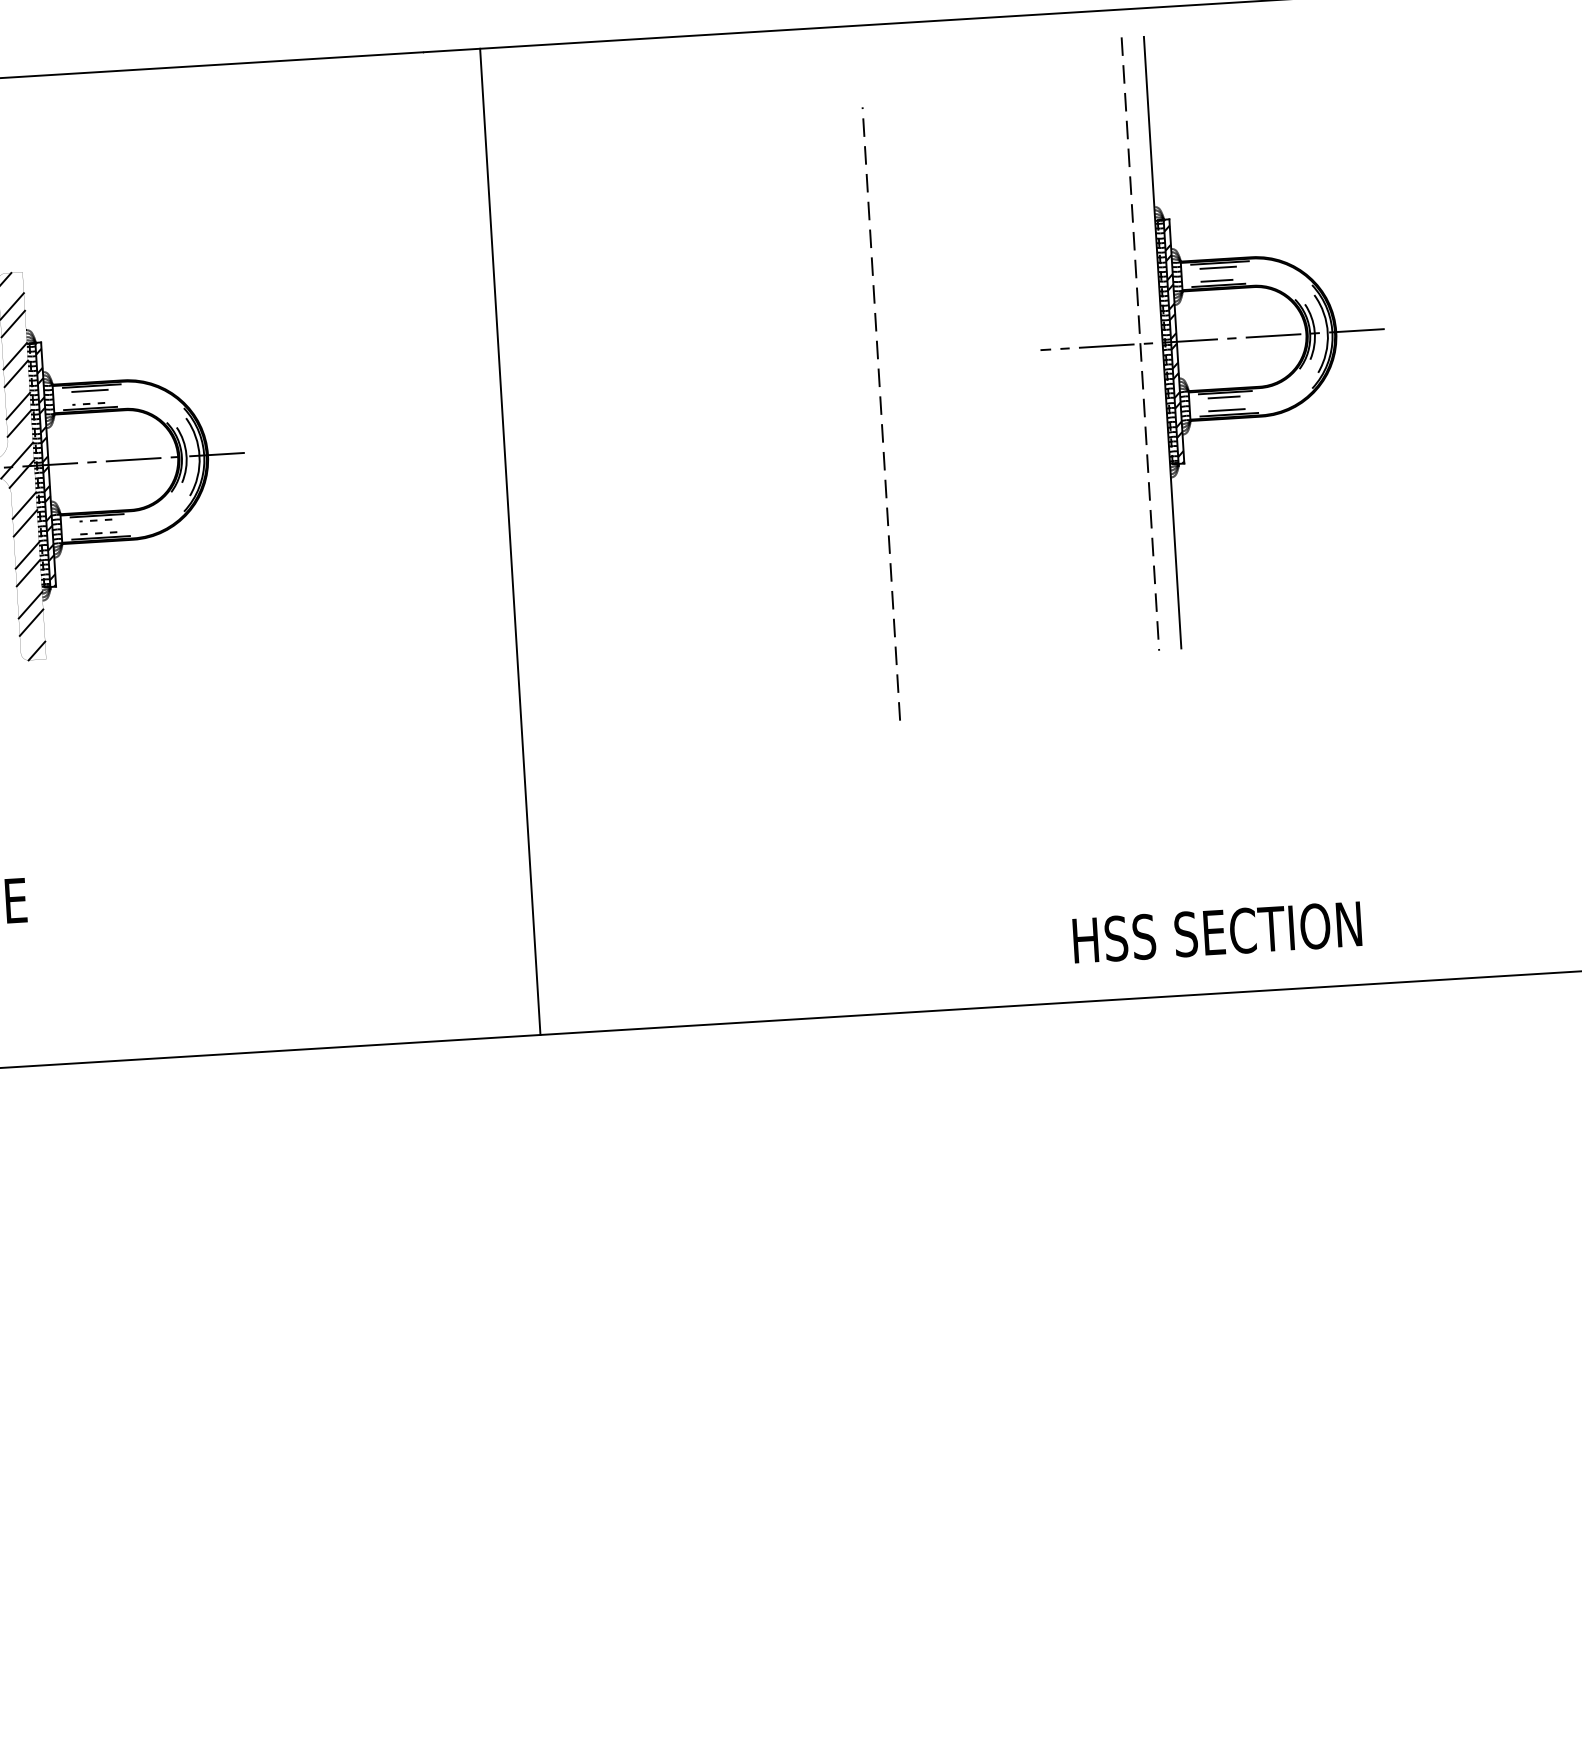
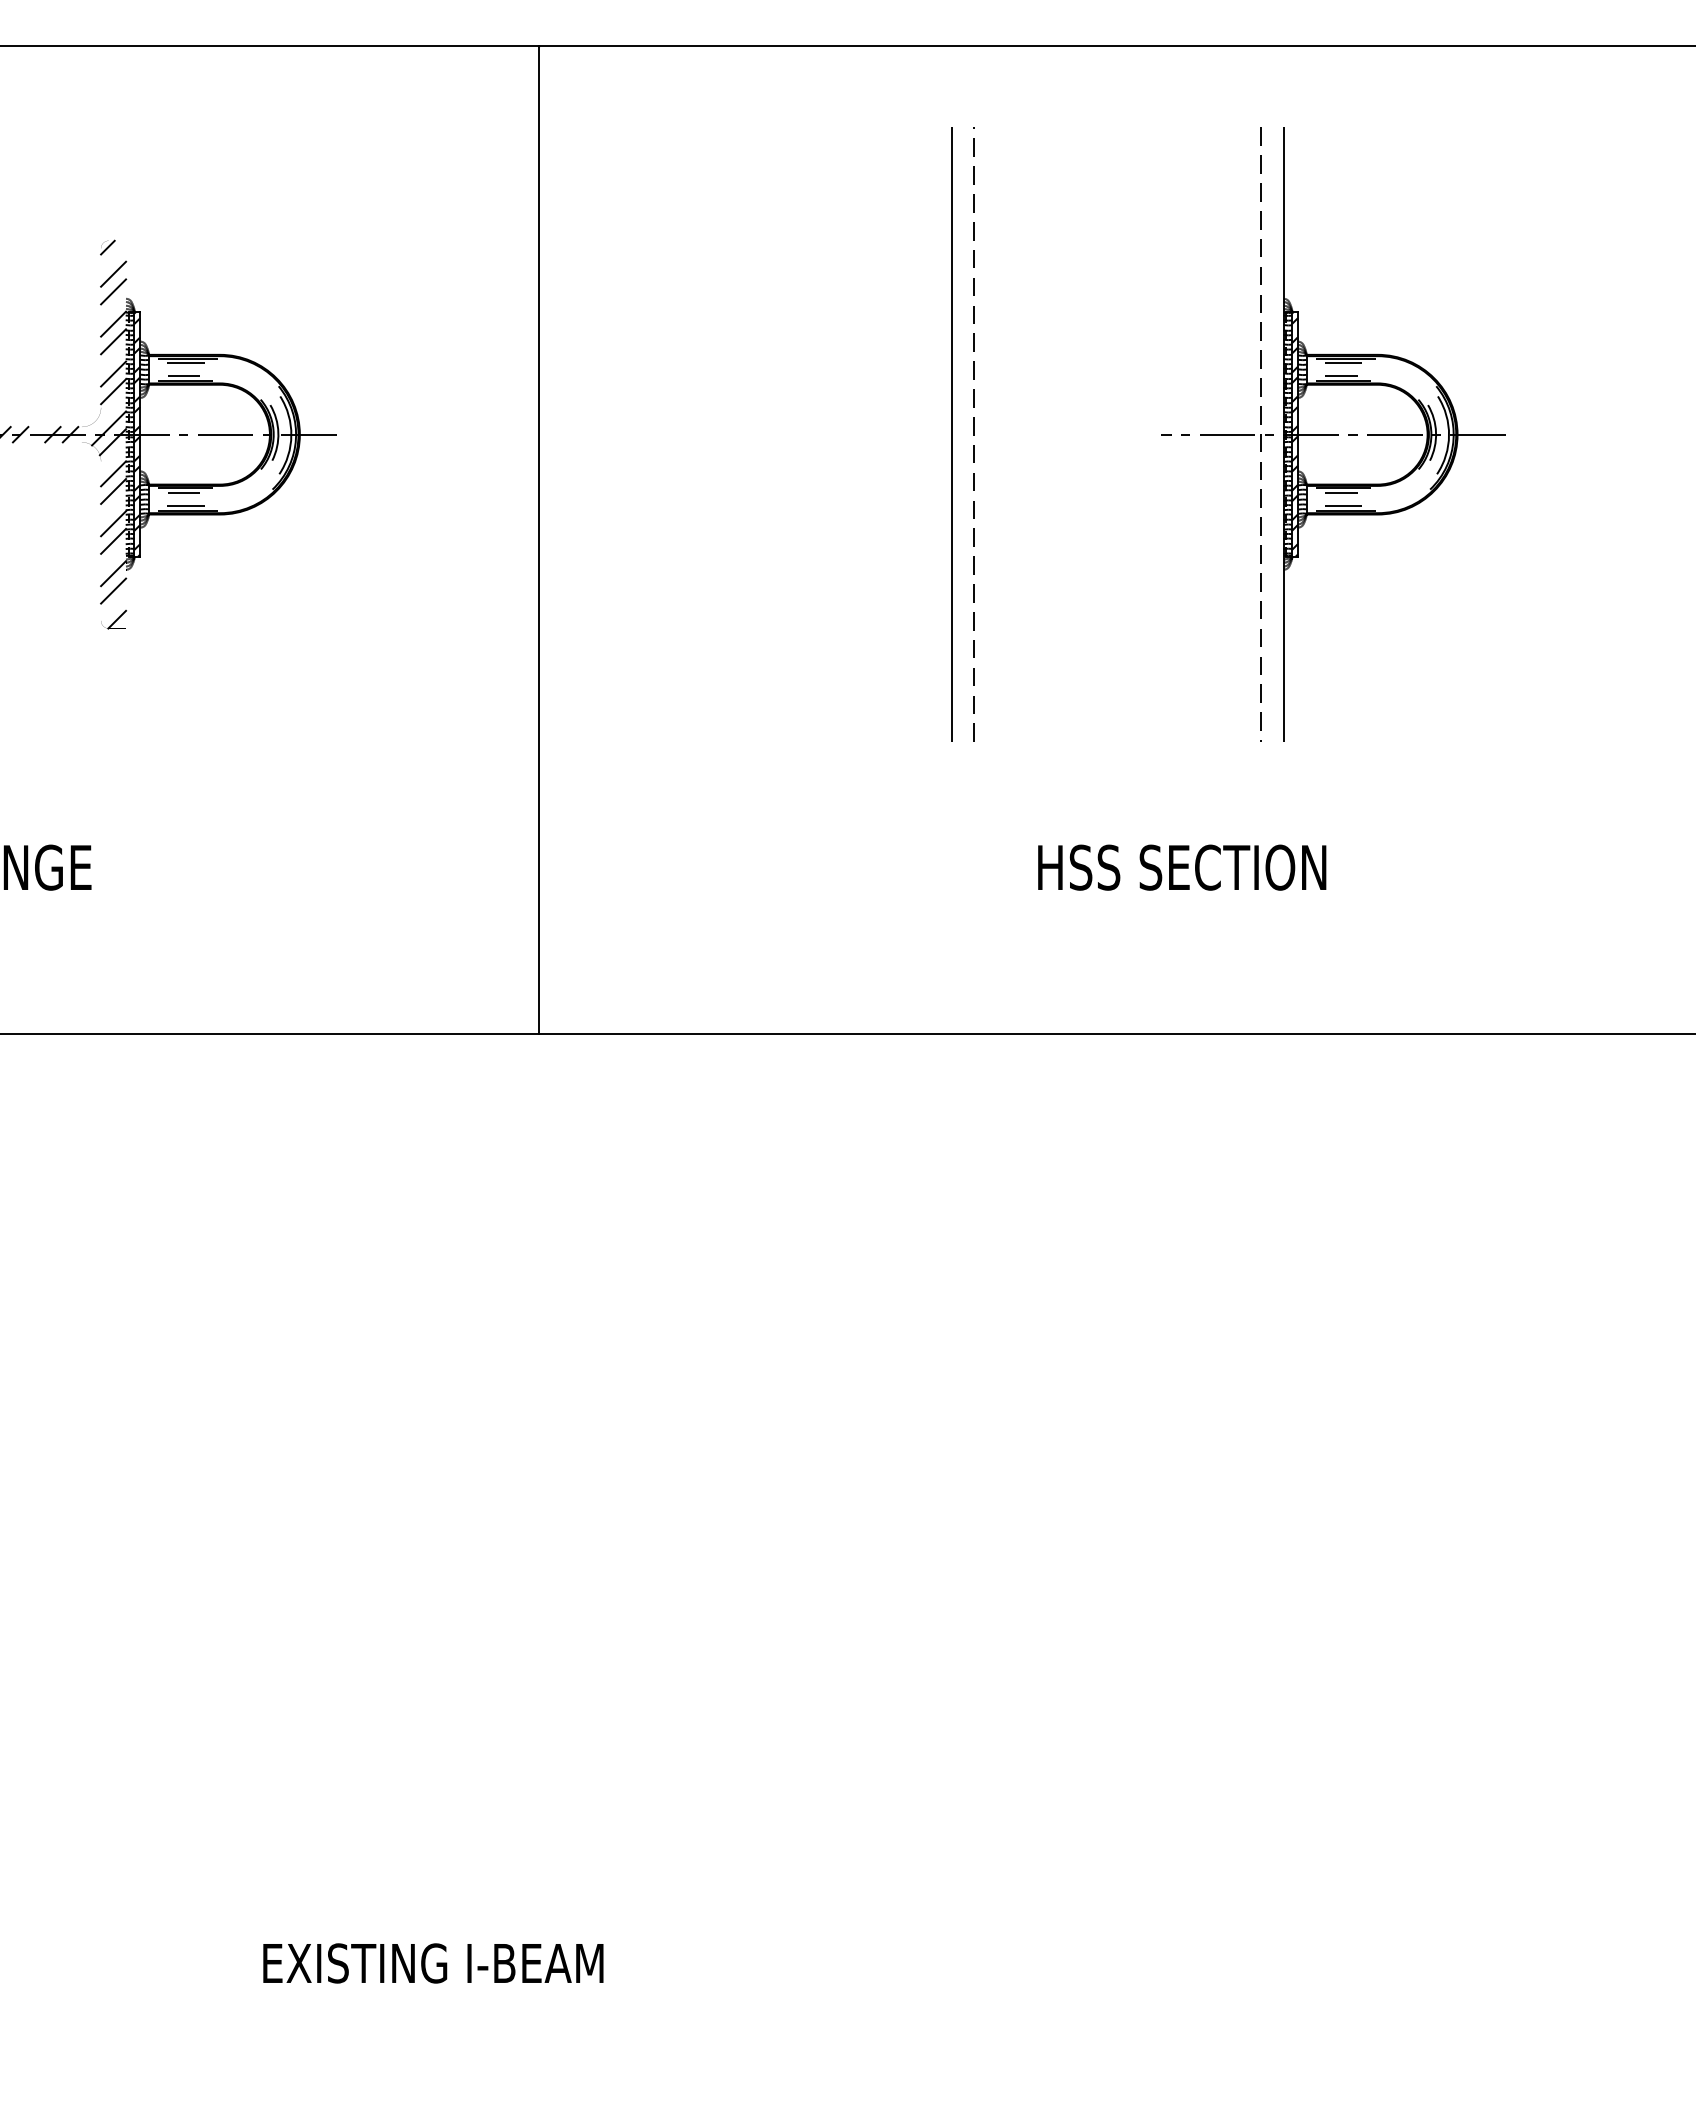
part: (1212, 339) -> (1333, 434), moved
line: (88, 404) -> (183, 376), dashed -> solid
line: (859, 415) -> (952, 434), added
line: (95, 520) -> (183, 493), dashed -> solid
line: (99, 532) -> (186, 505), dashed -> solid
line: (510, 541) -> (539, 539), moved
text: (1217, 932) -> (1182, 867), moved

